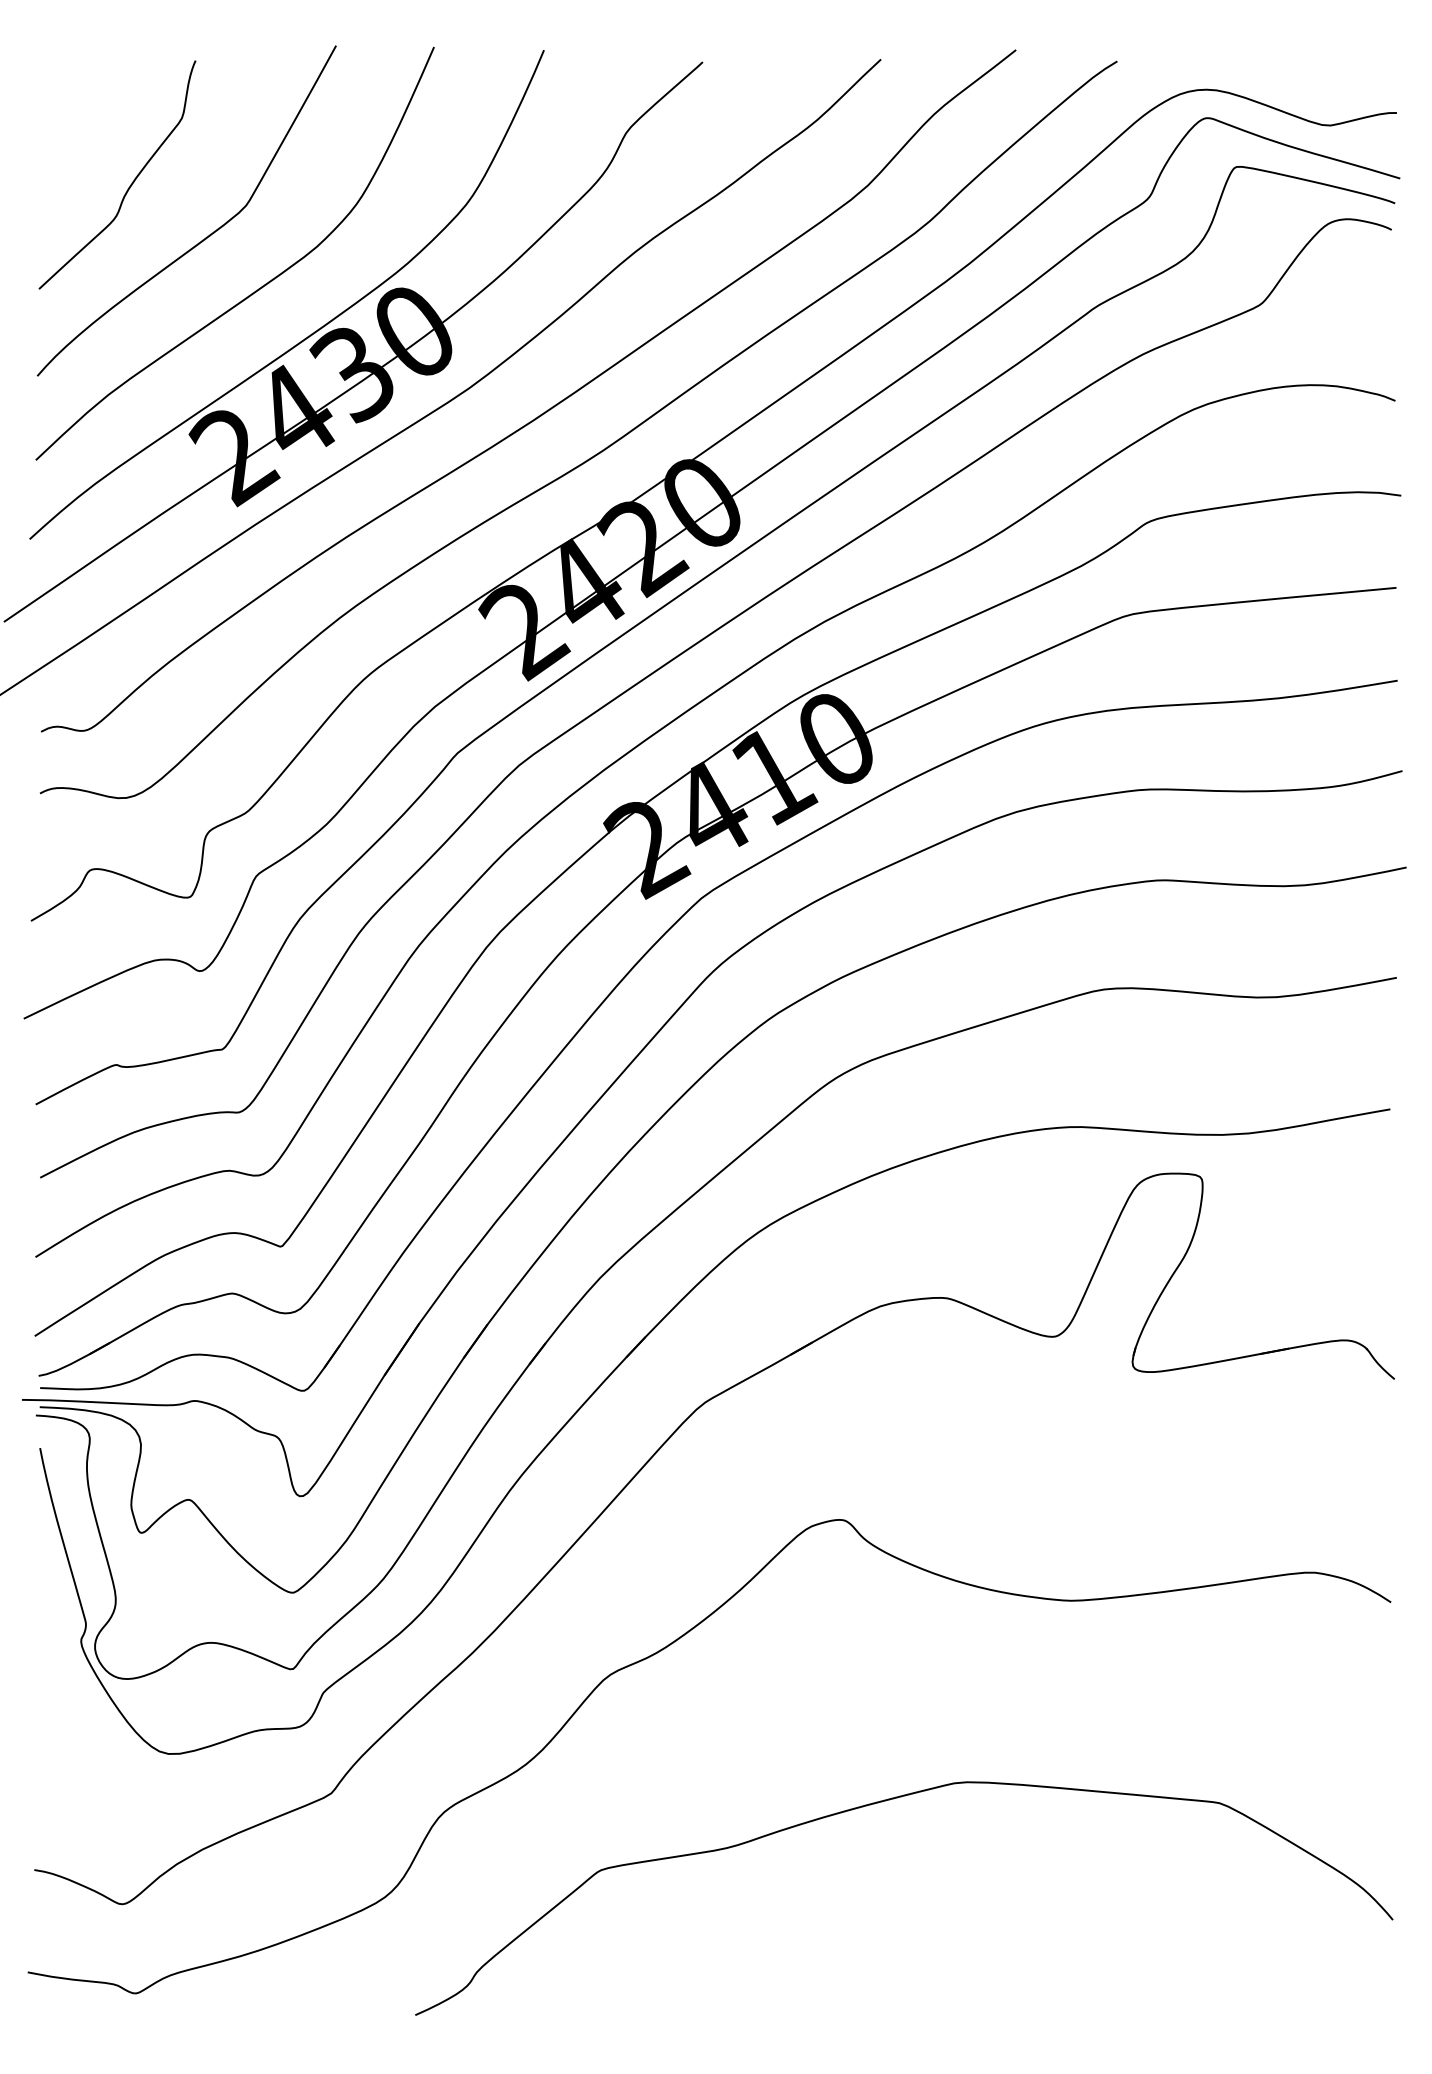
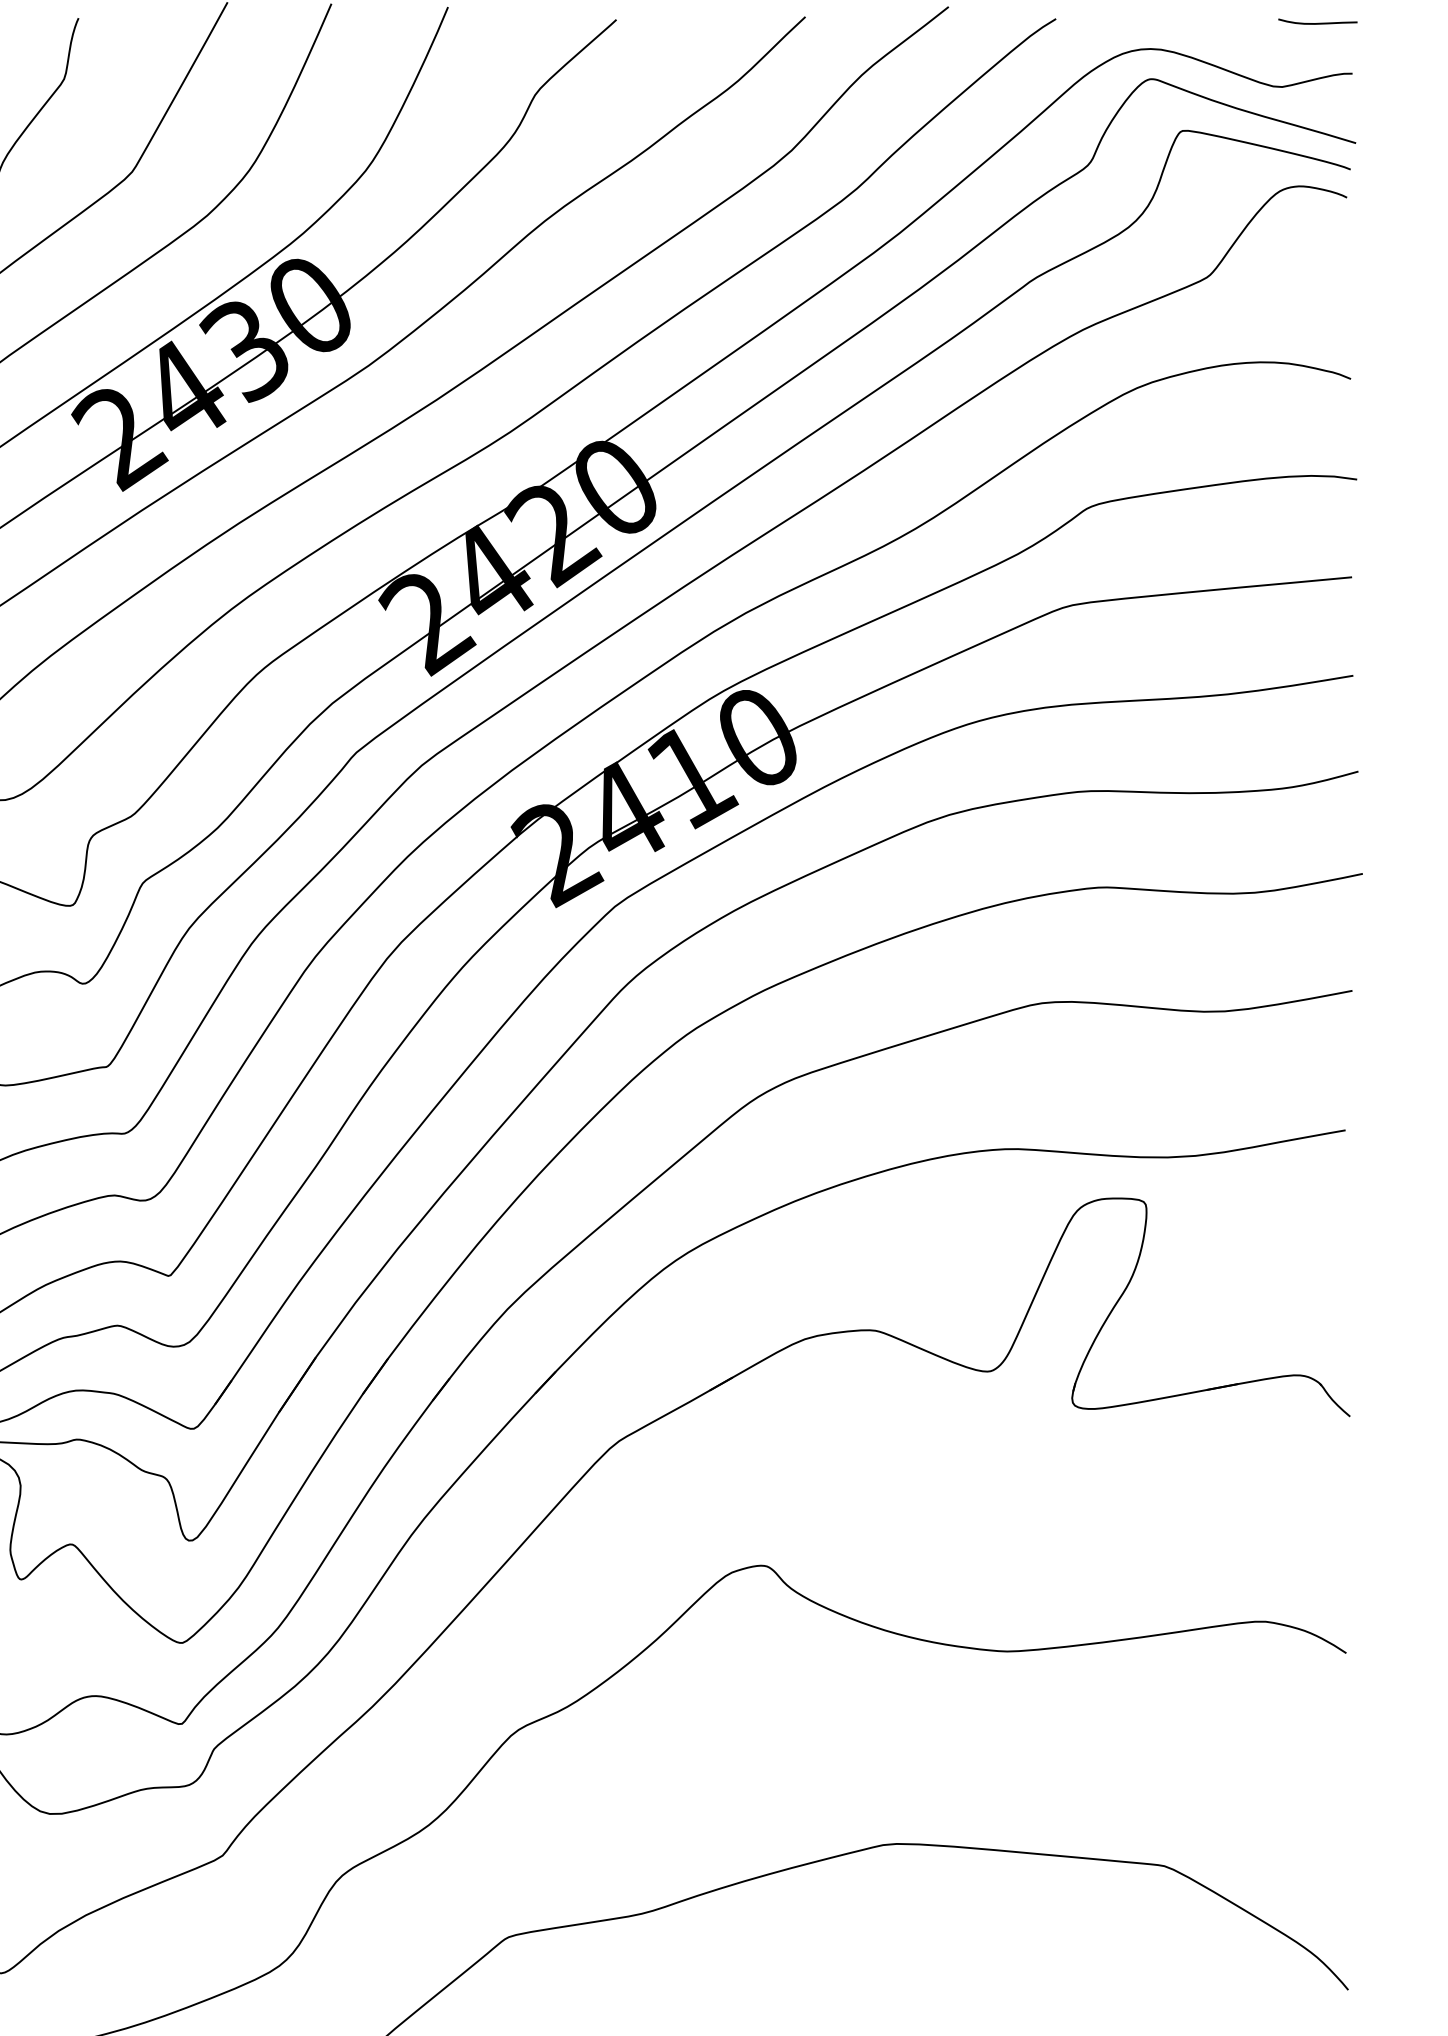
curve: (1363, 65) -> (1317, 23), added

